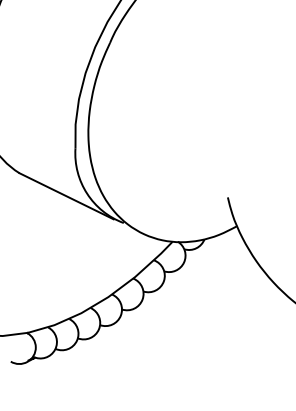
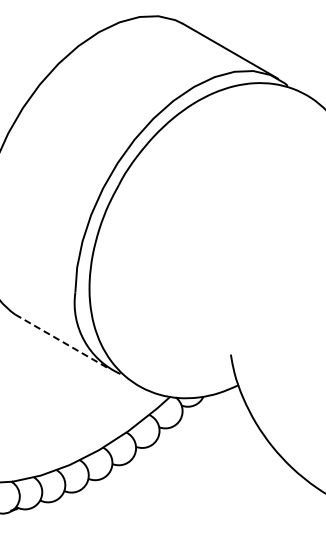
line: (66, 195) -> (62, 341), solid -> dashed

